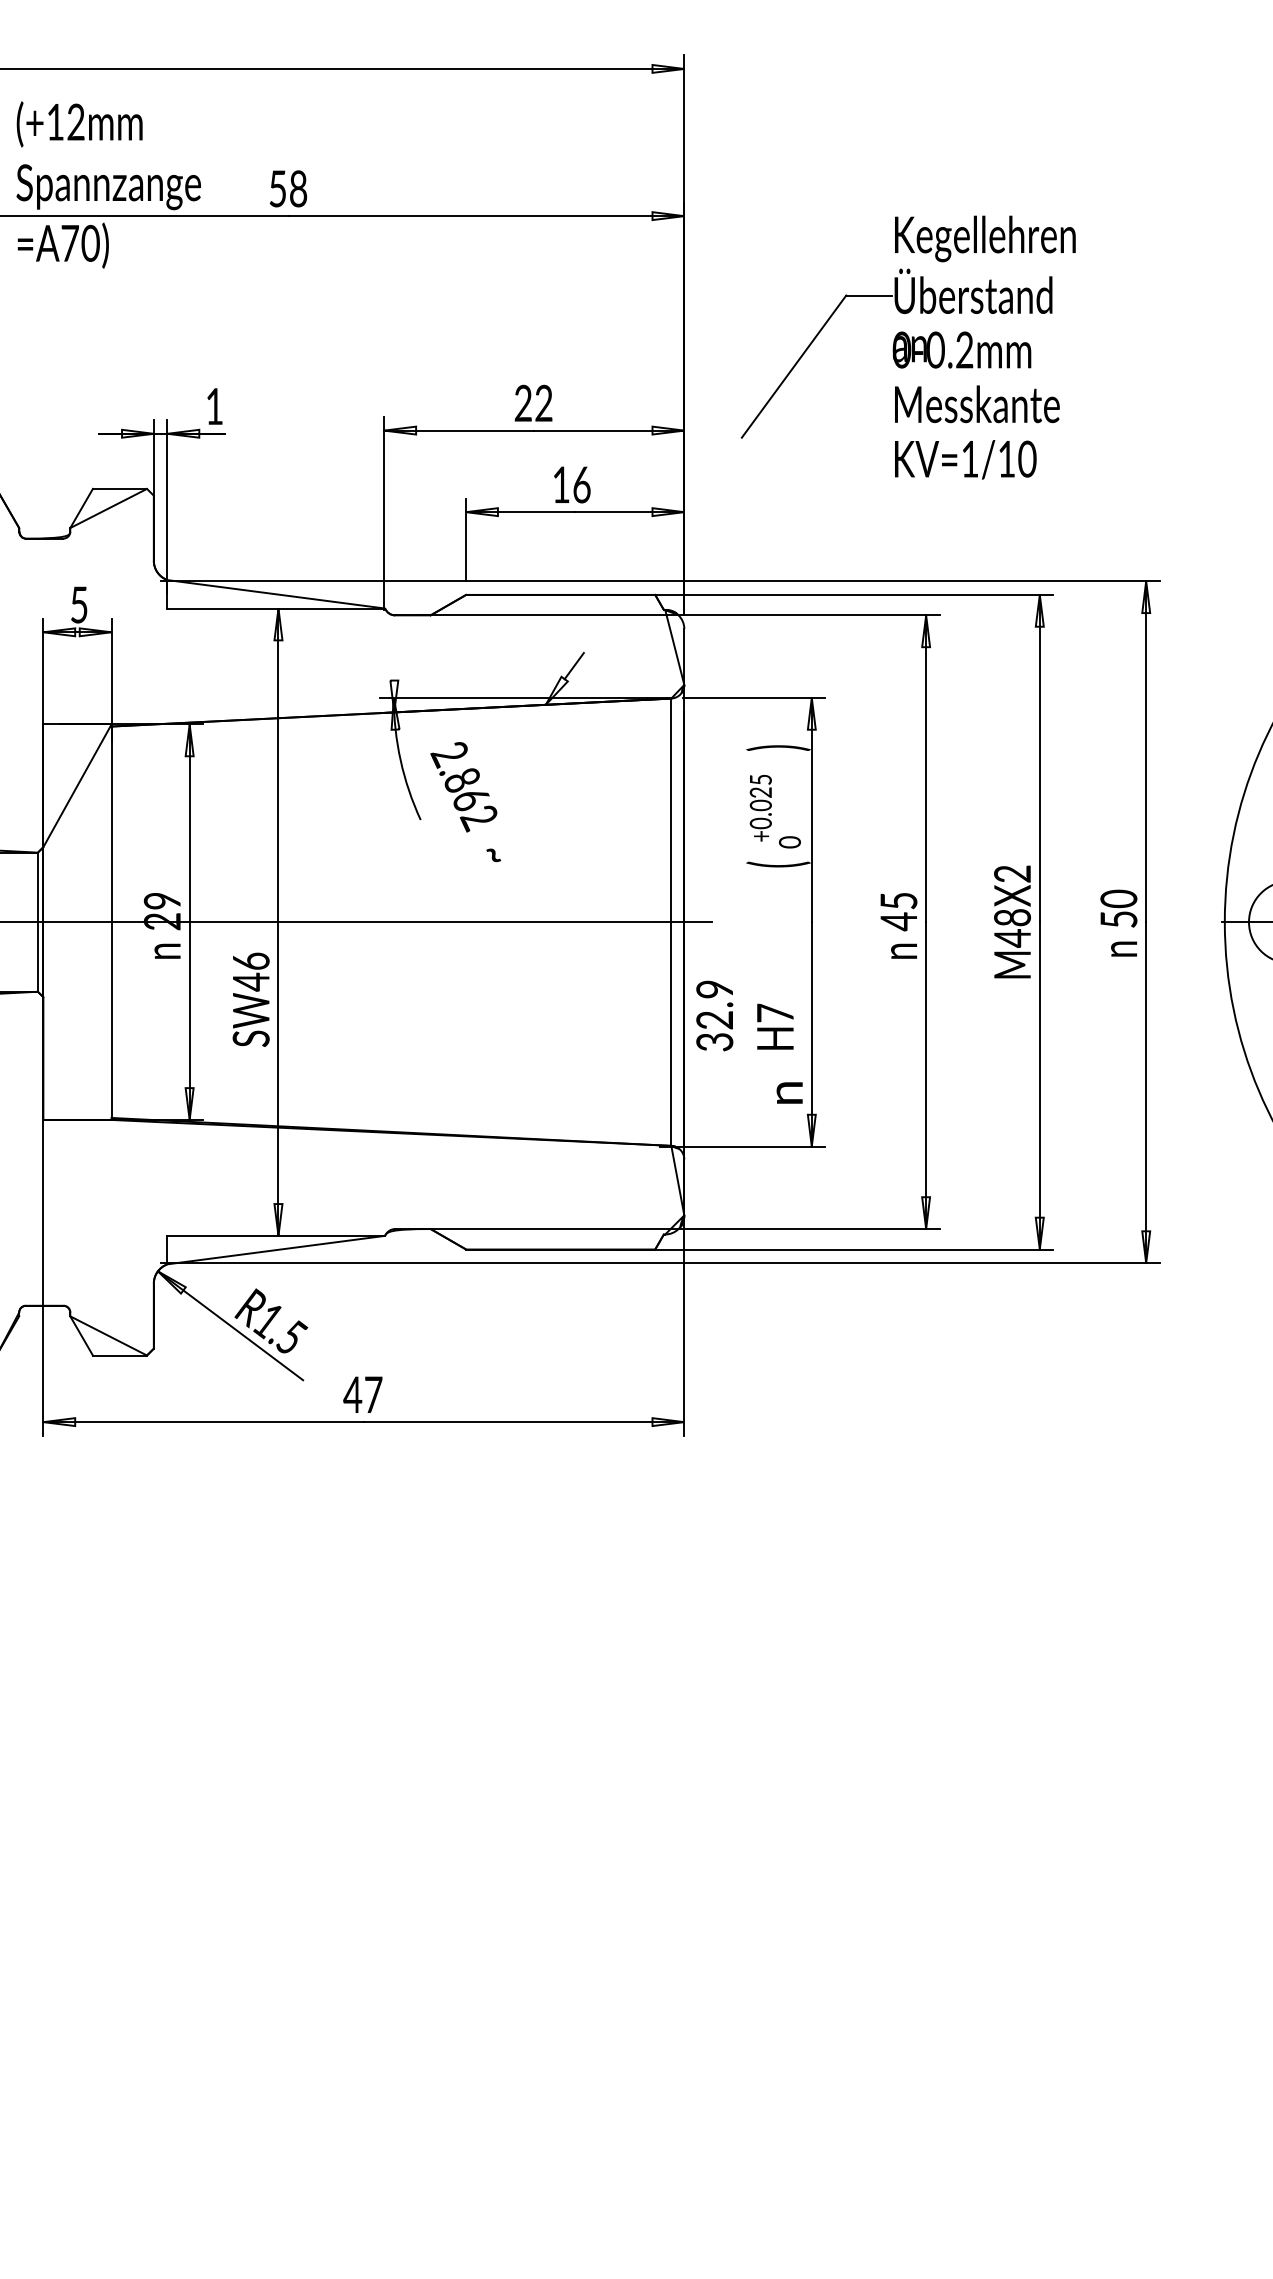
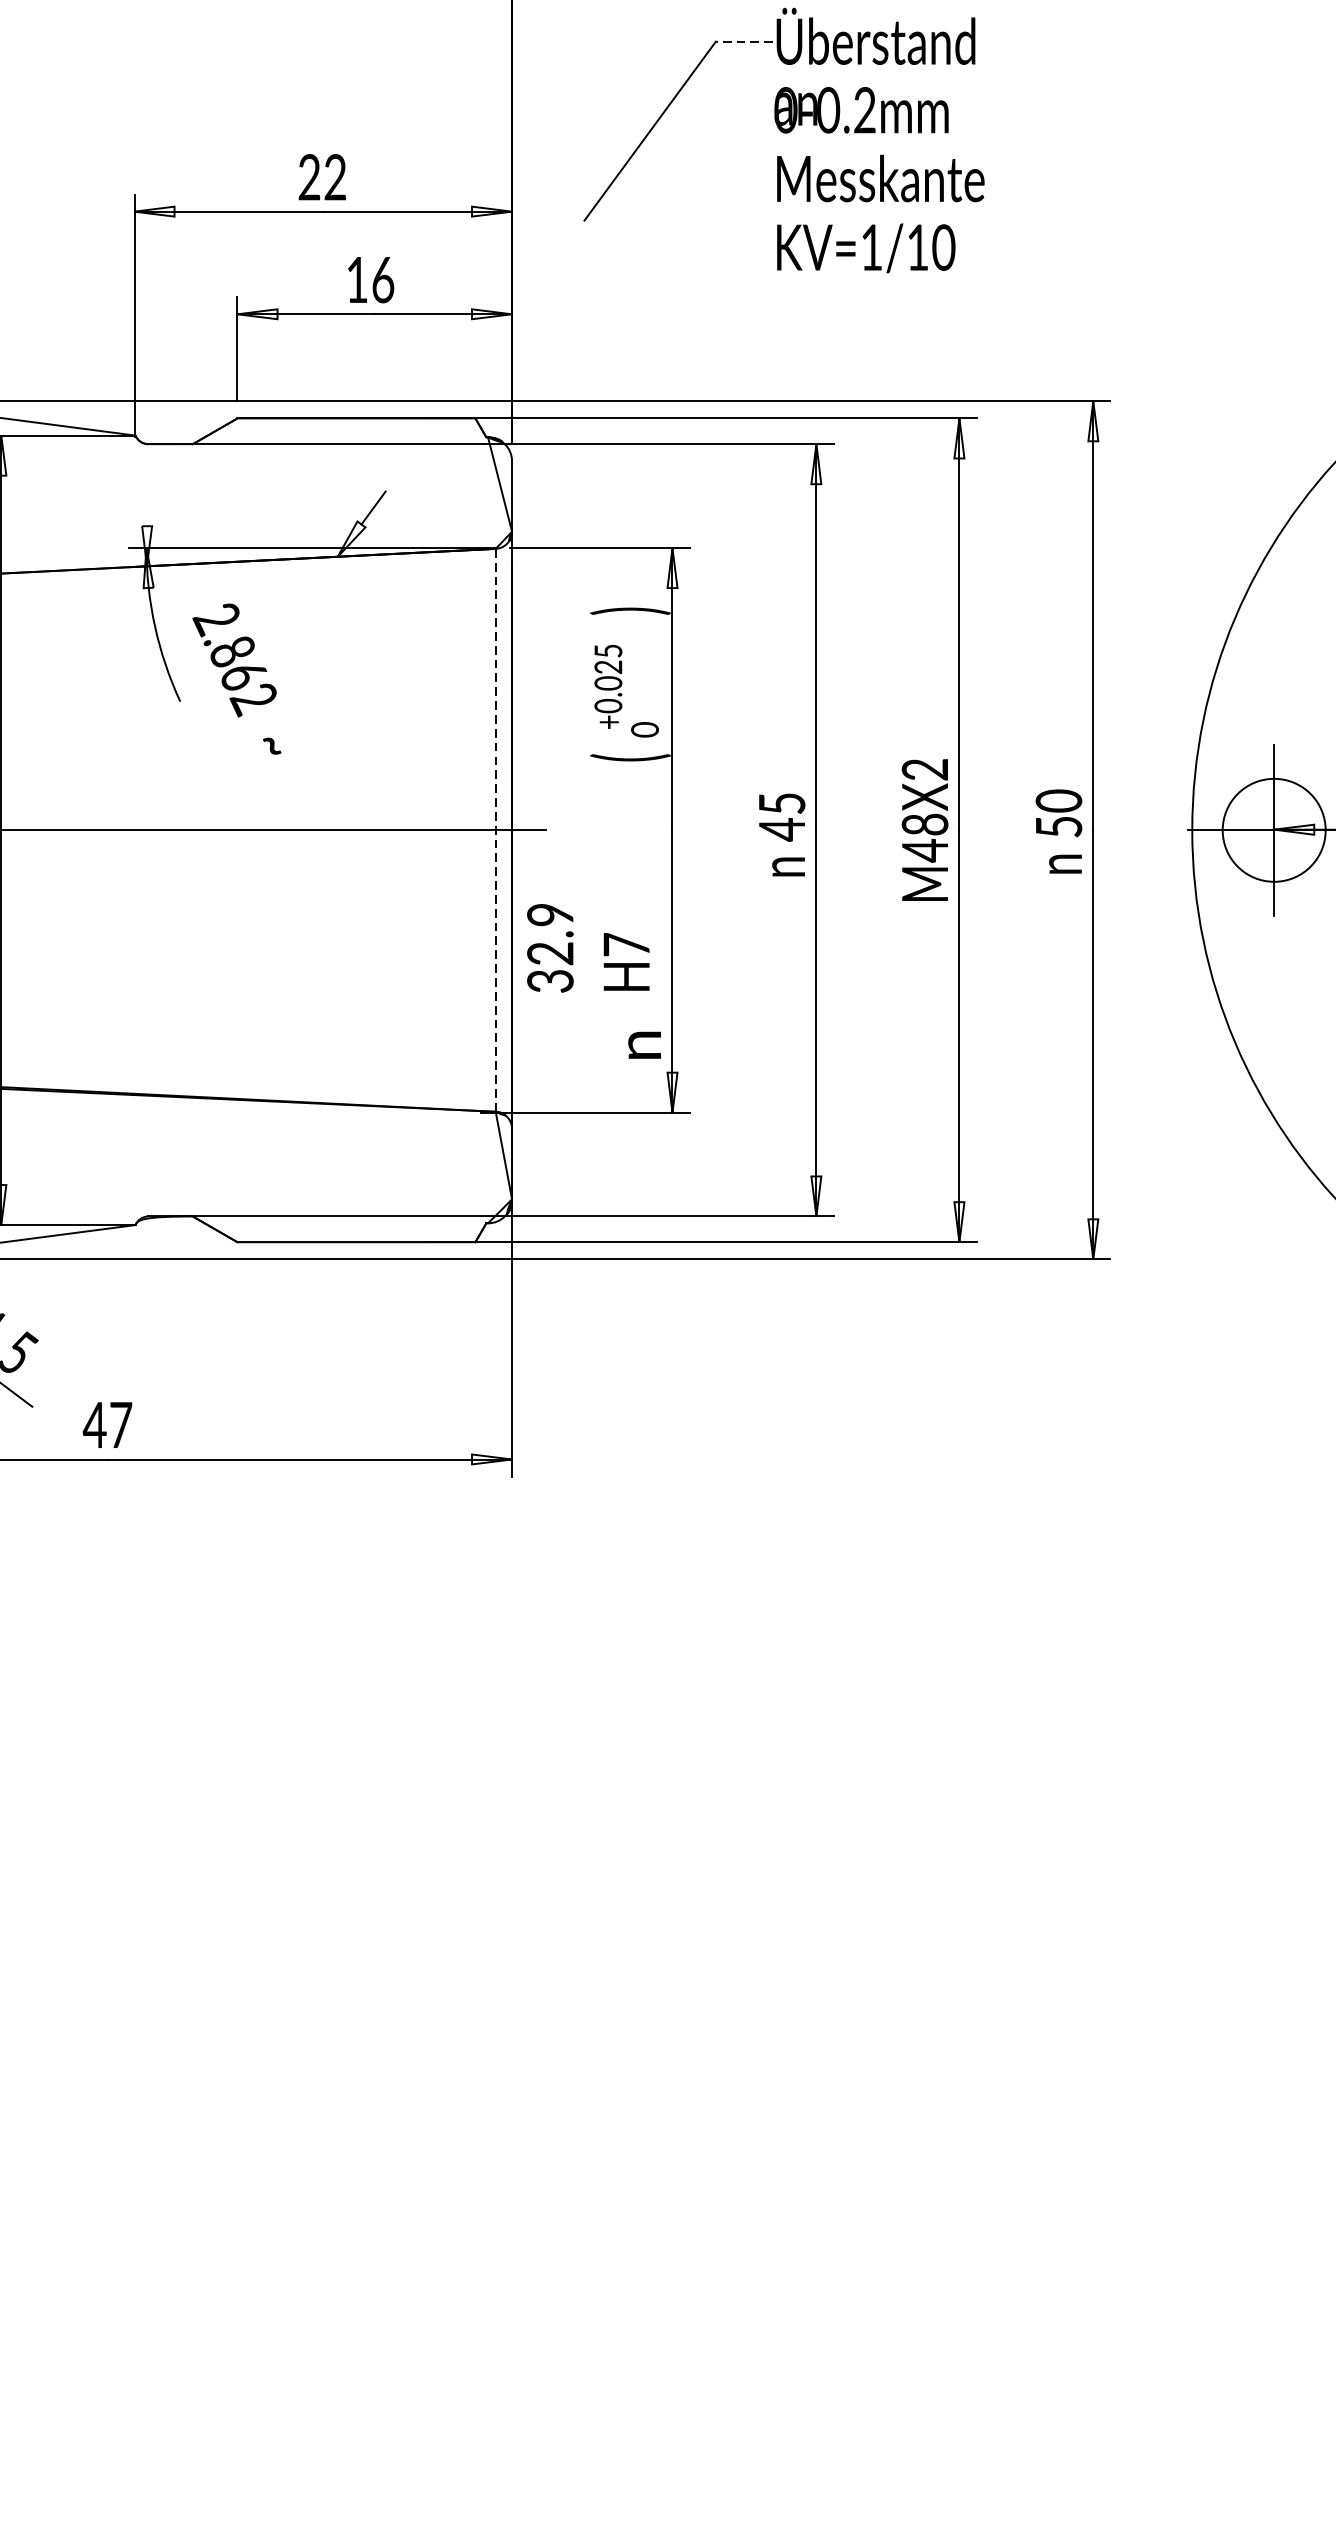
line: (868, 295) -> (743, 41), solid -> dashed
line: (671, 922) -> (495, 830), solid -> dashed

